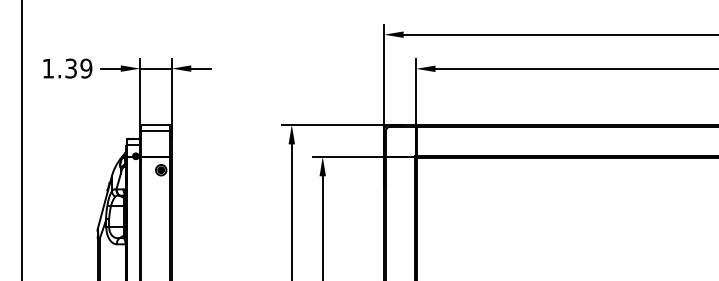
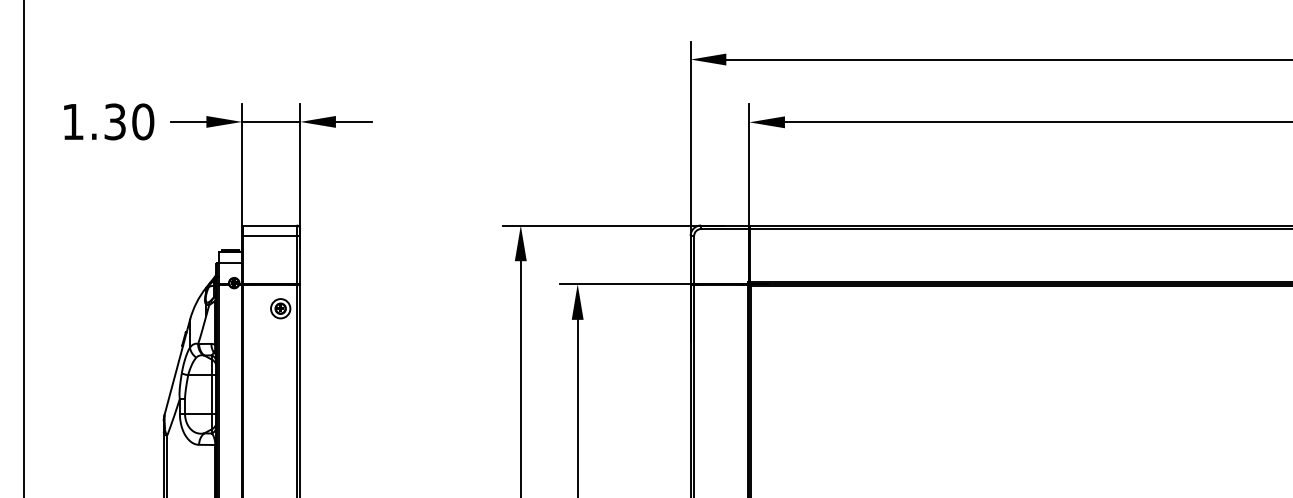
text: (86, 68) -> (143, 121), 1.39 -> 1.30

